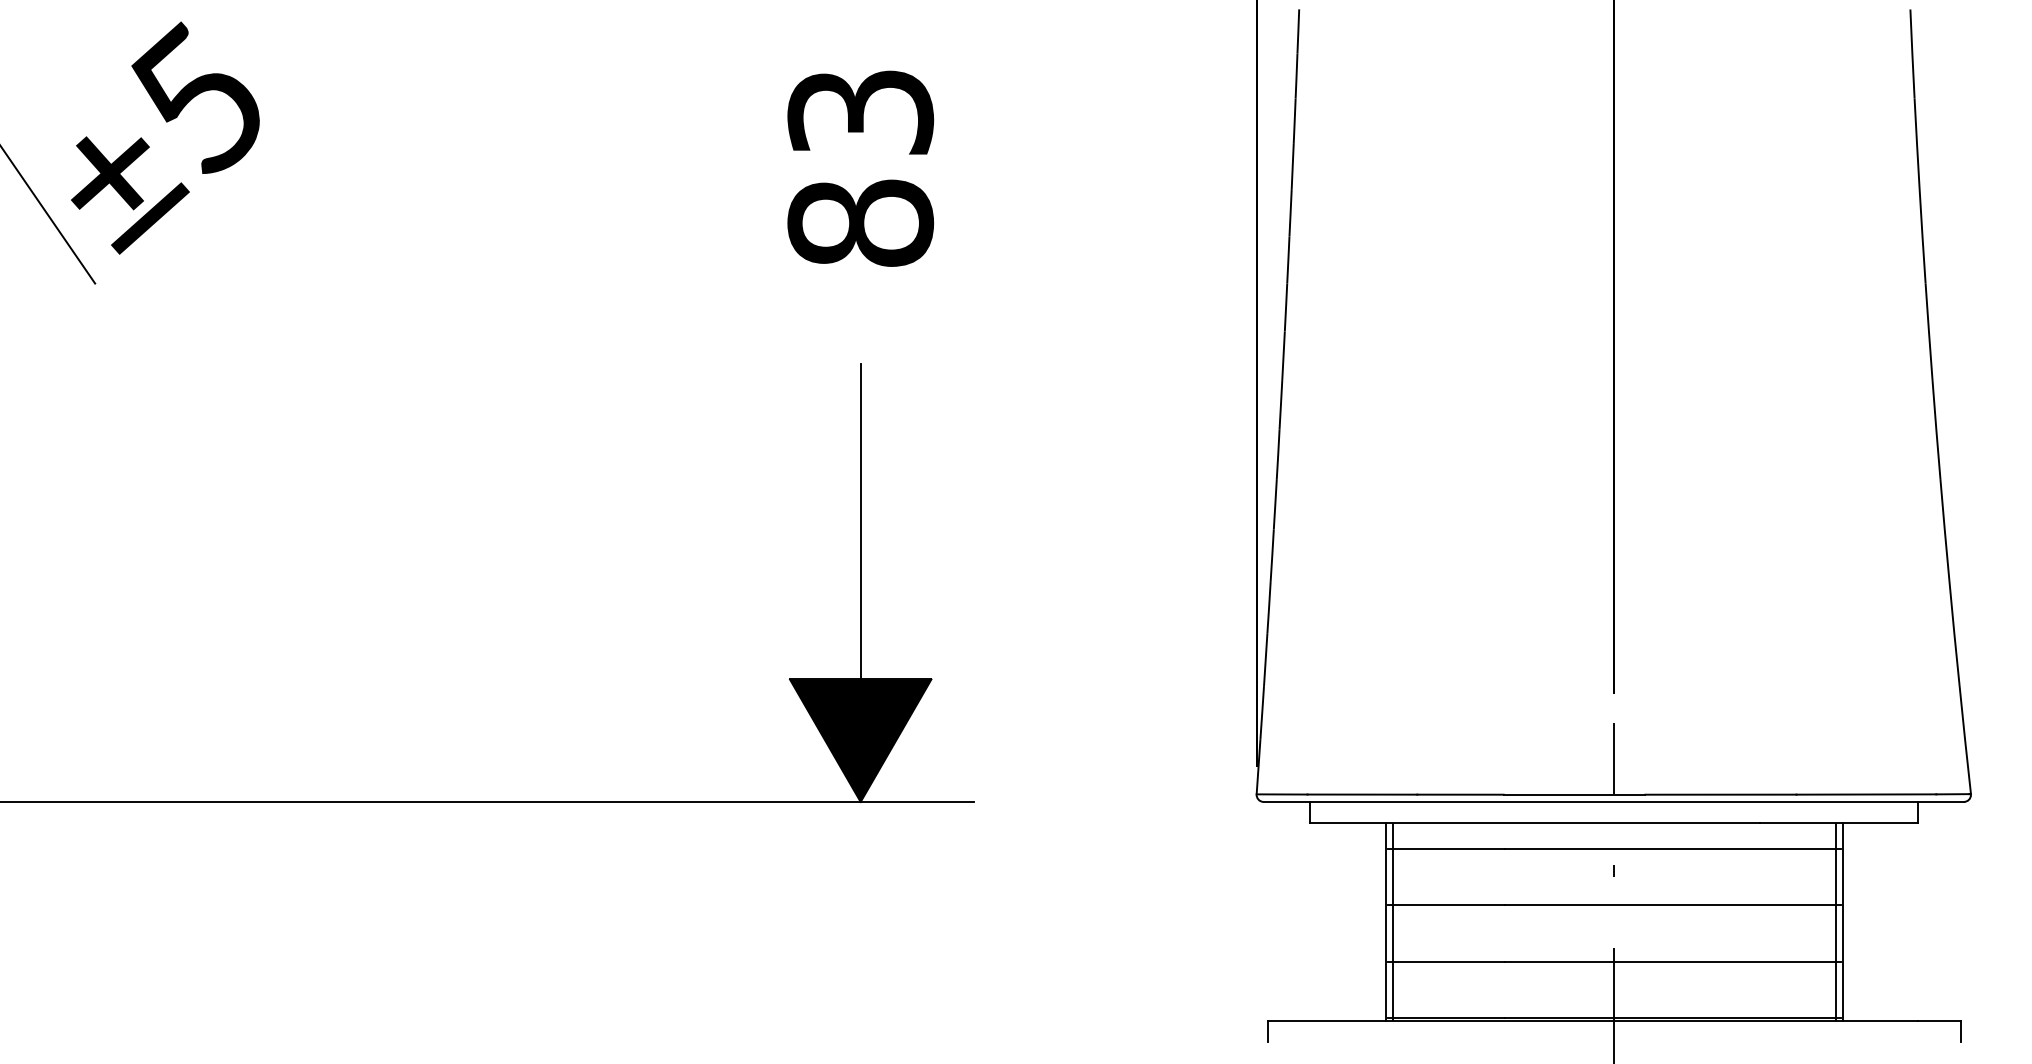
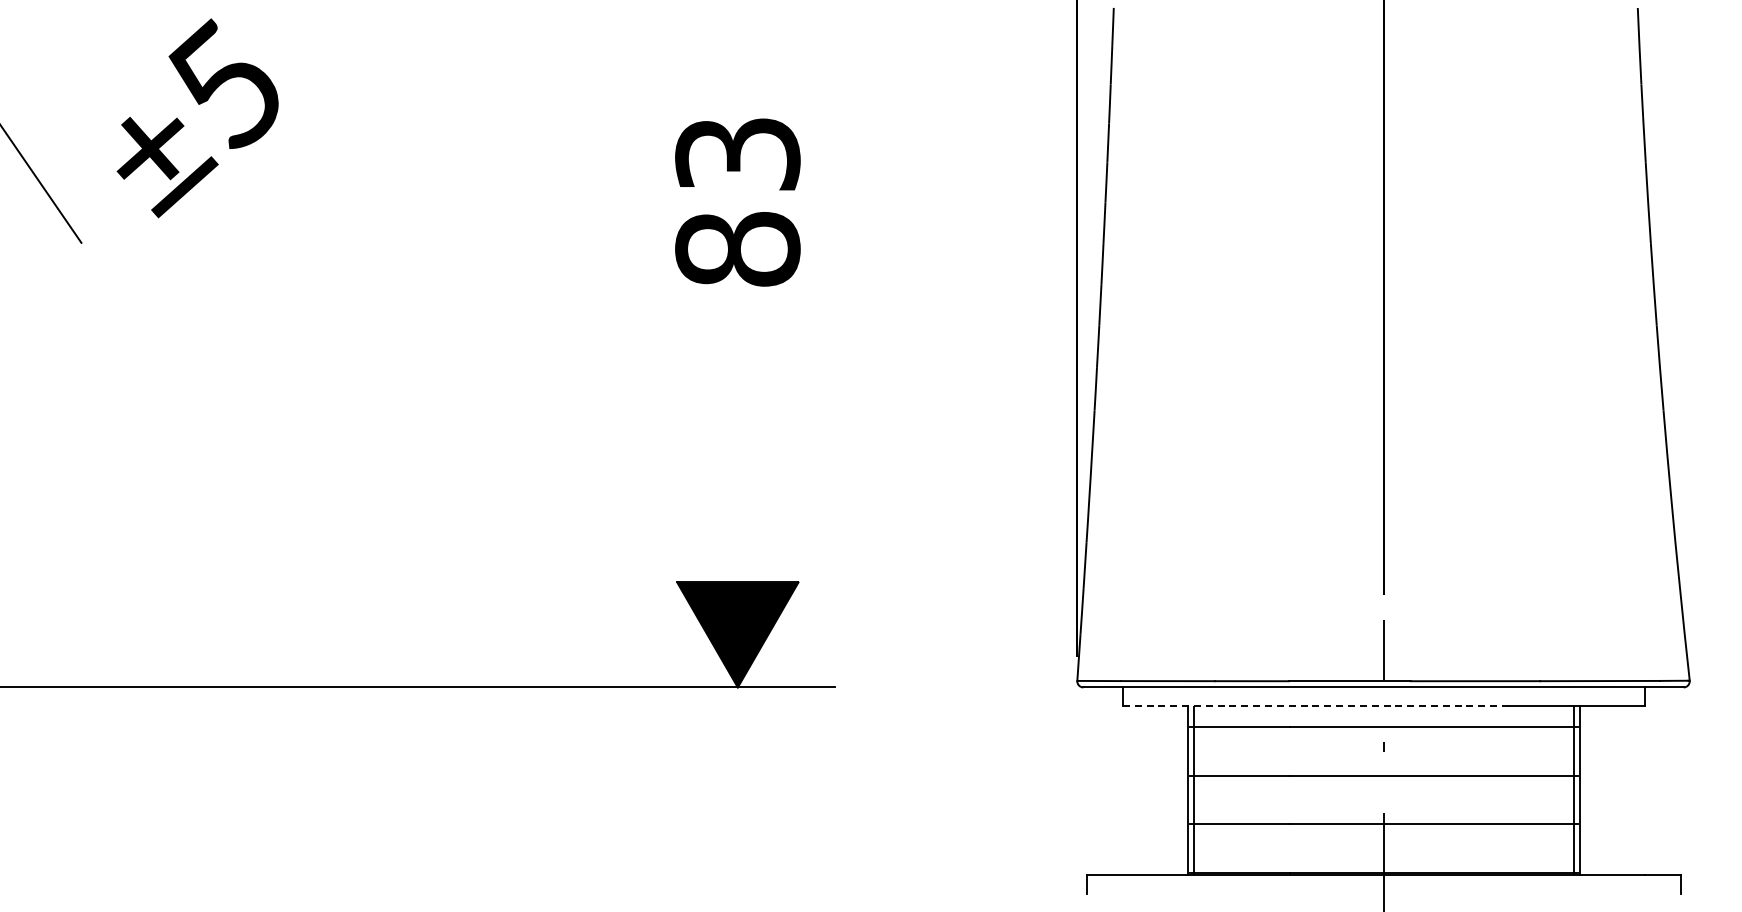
text: (165, 138) -> (197, 118), moved
text: (860, 168) -> (737, 202), moved
line: (860, 520) -> (737, 446), removed
line: (1535, 823) -> (1316, 705), solid -> dashed

